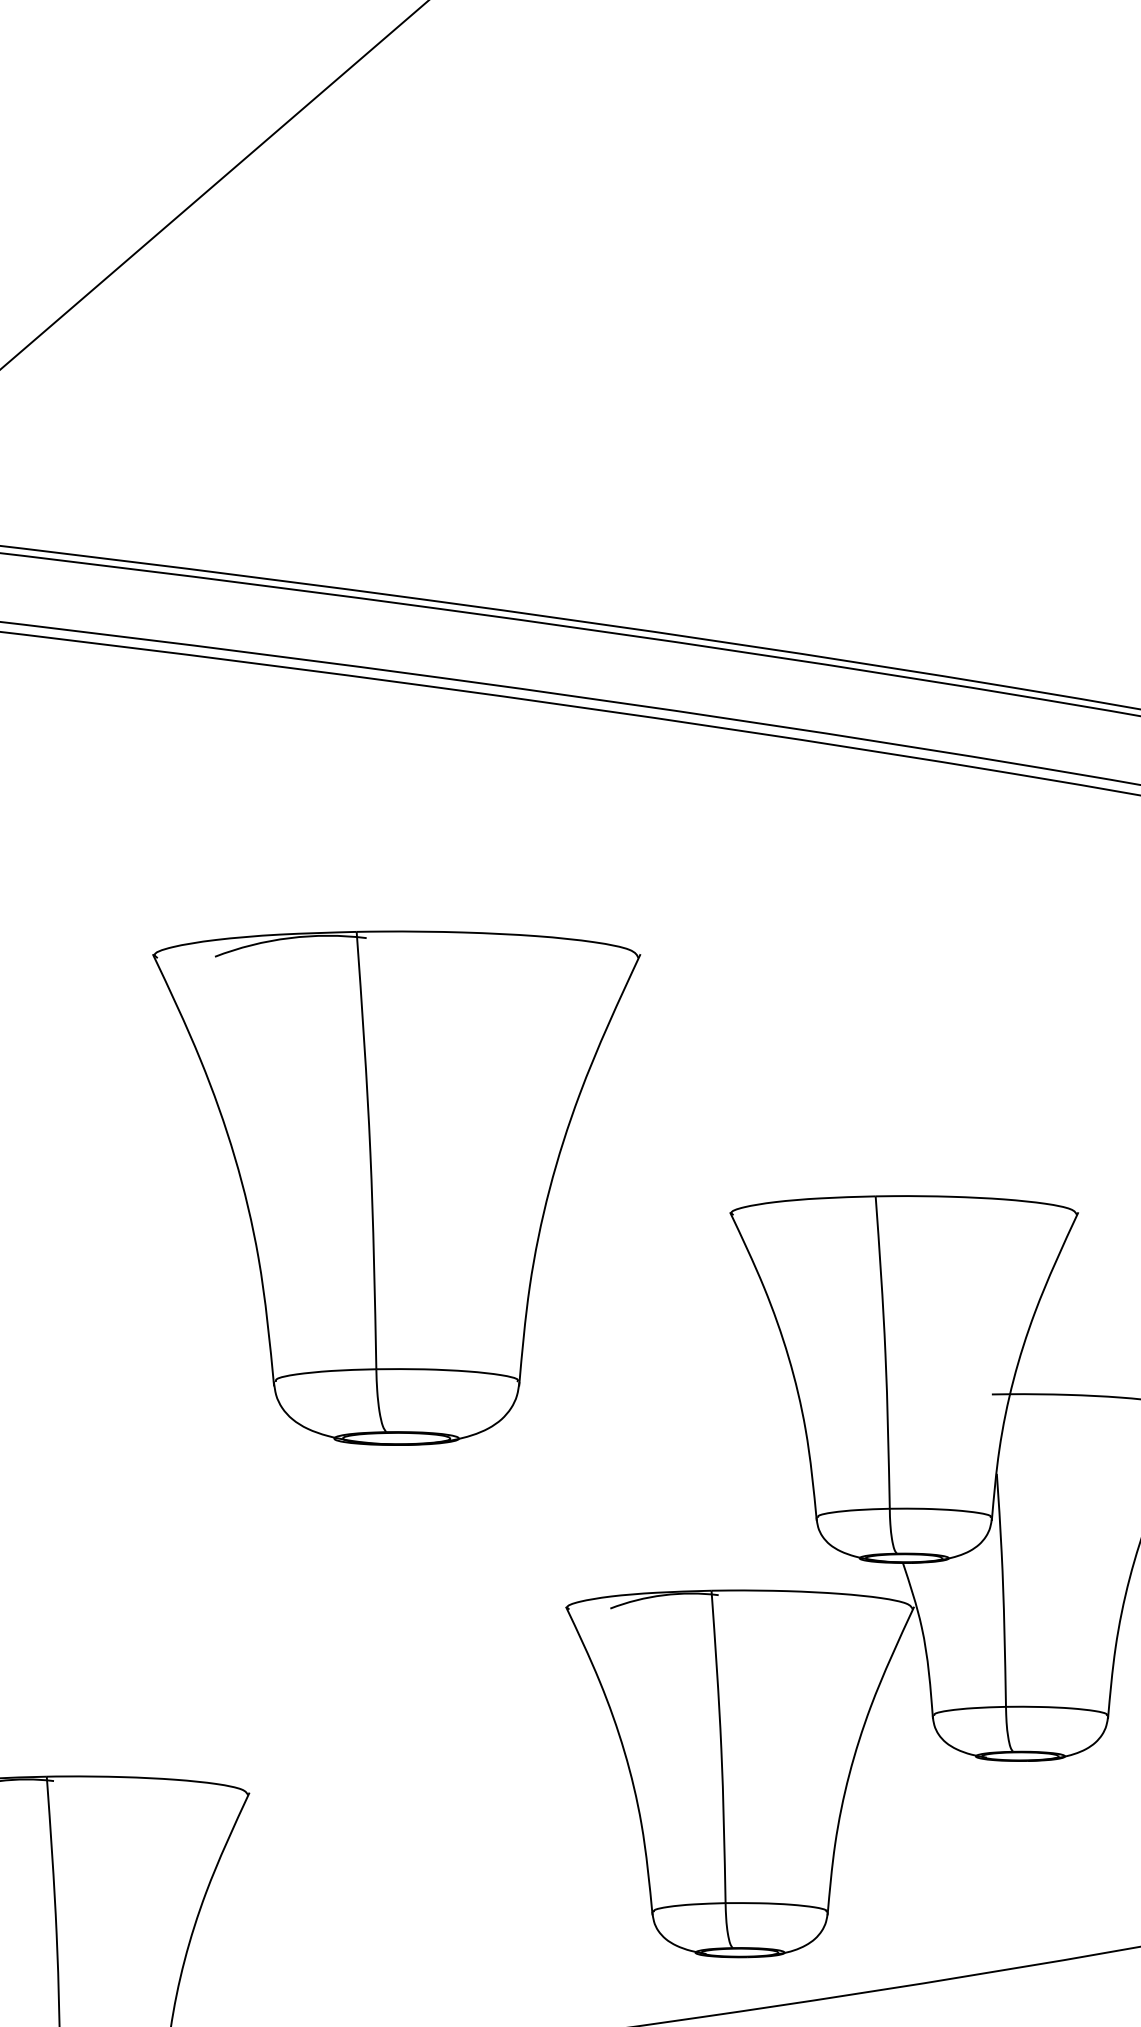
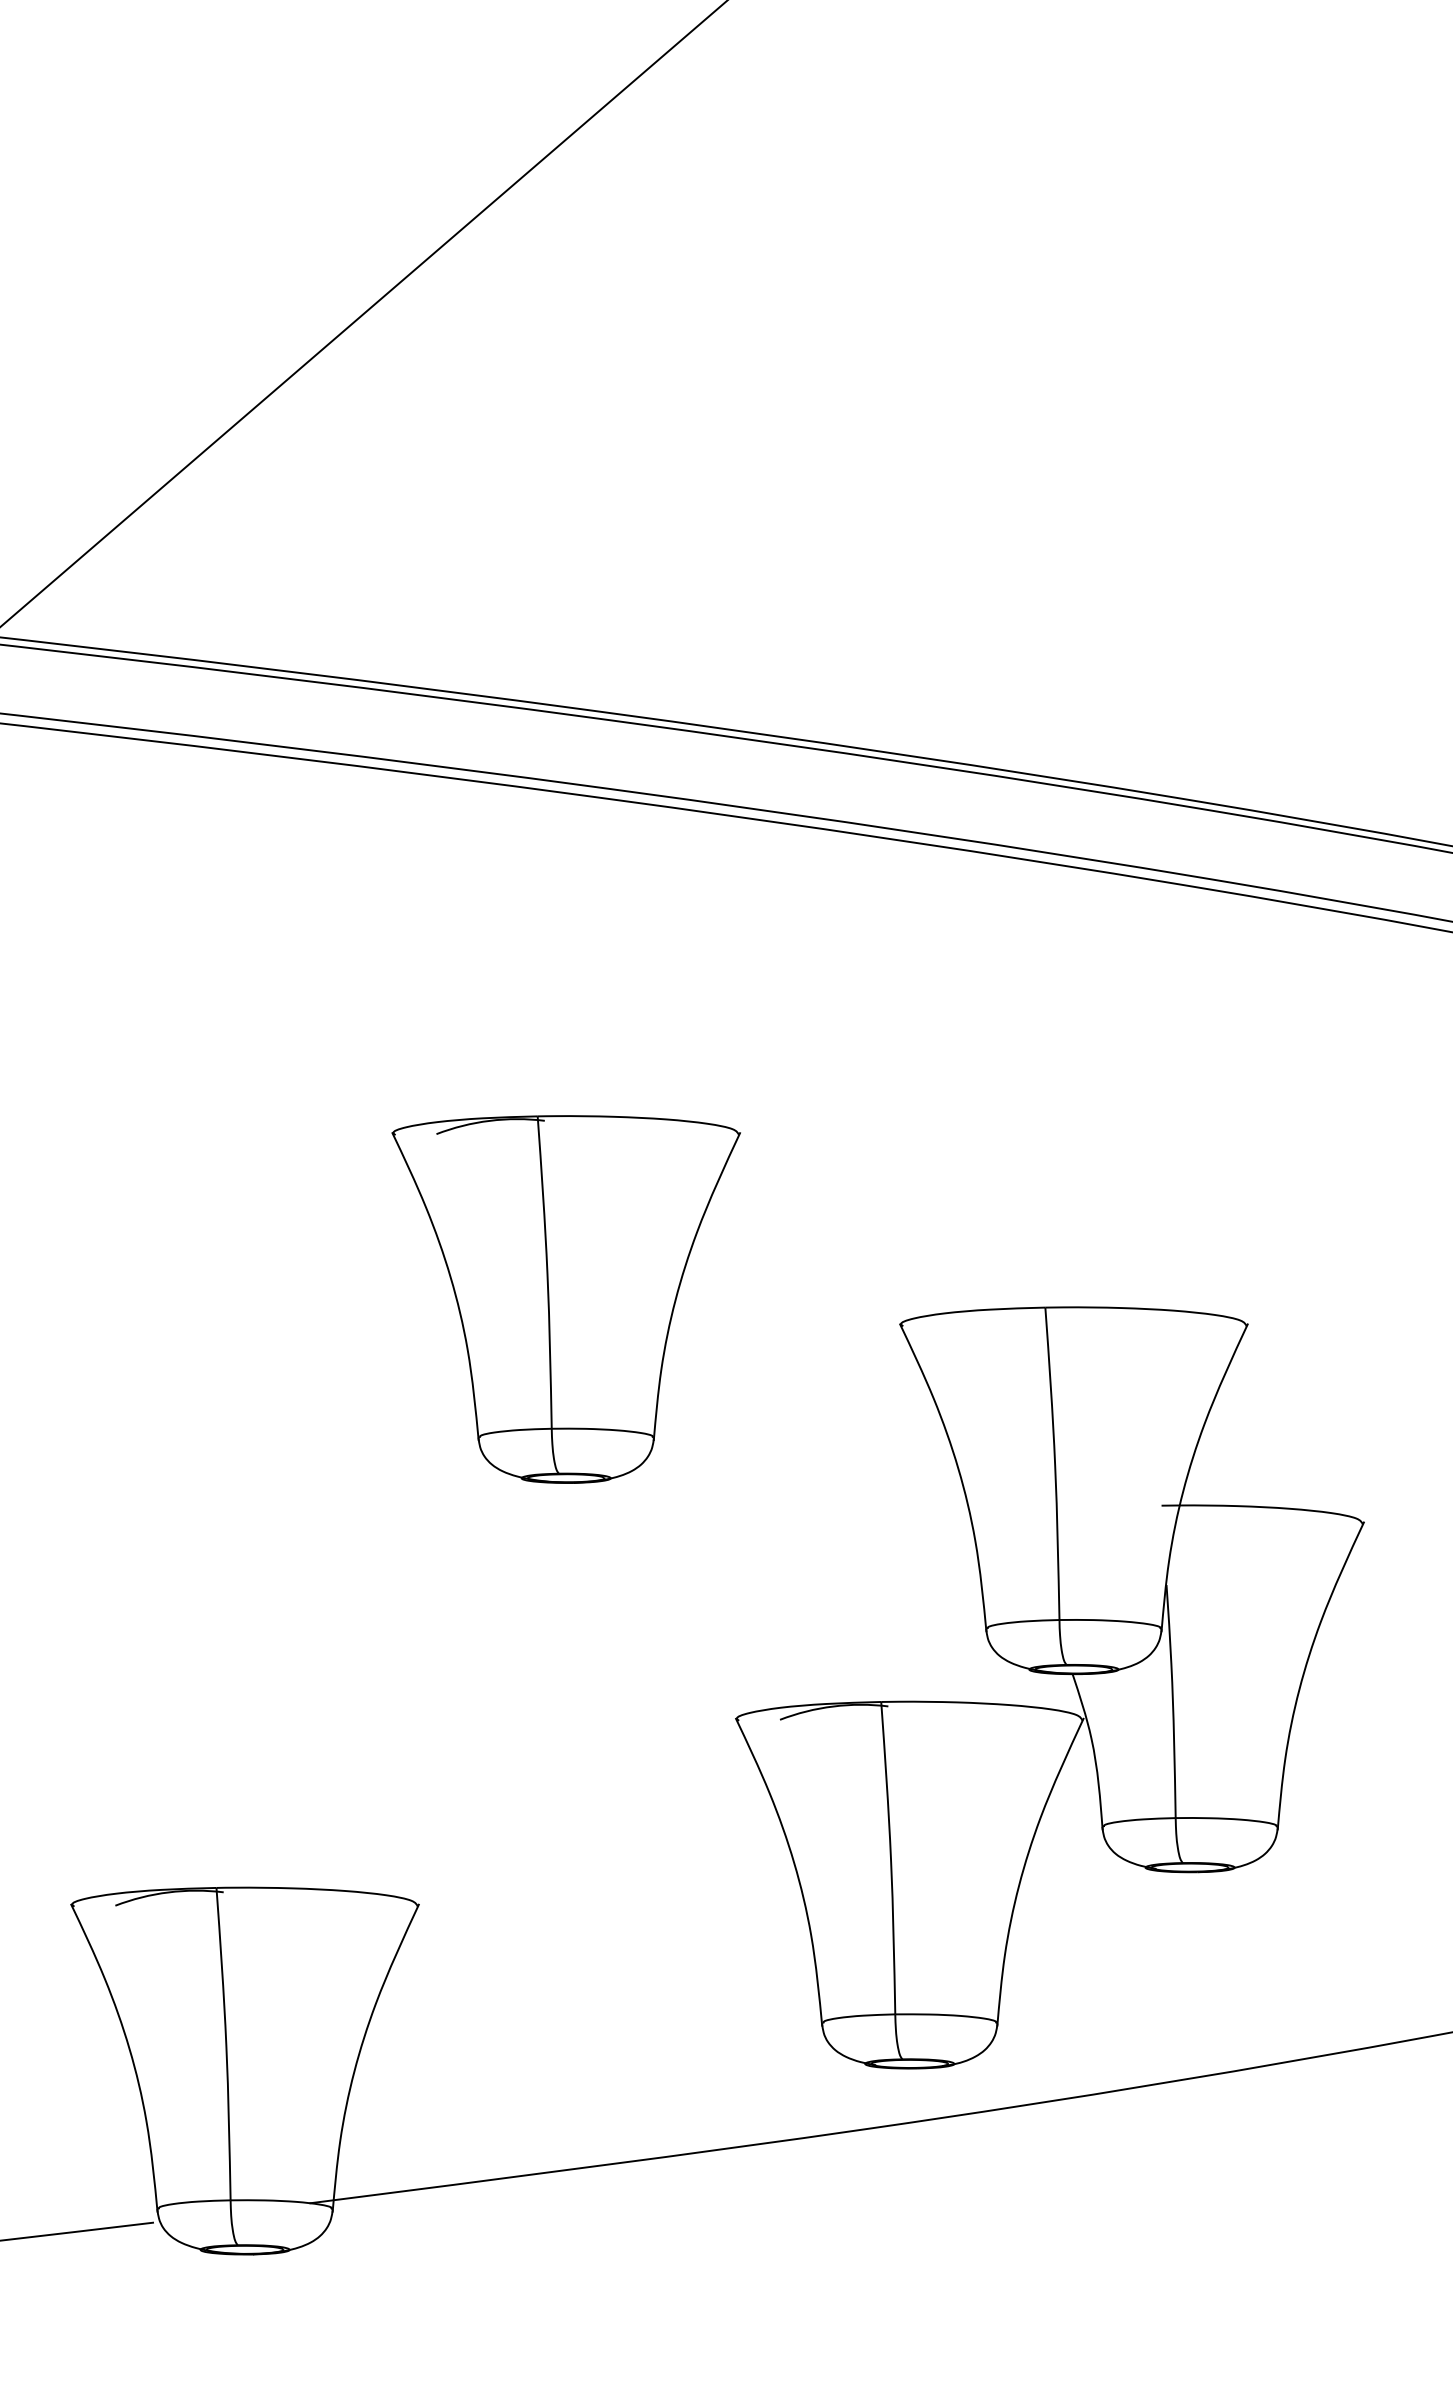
part: (395, 1188) -> (565, 1299), size x0.71

